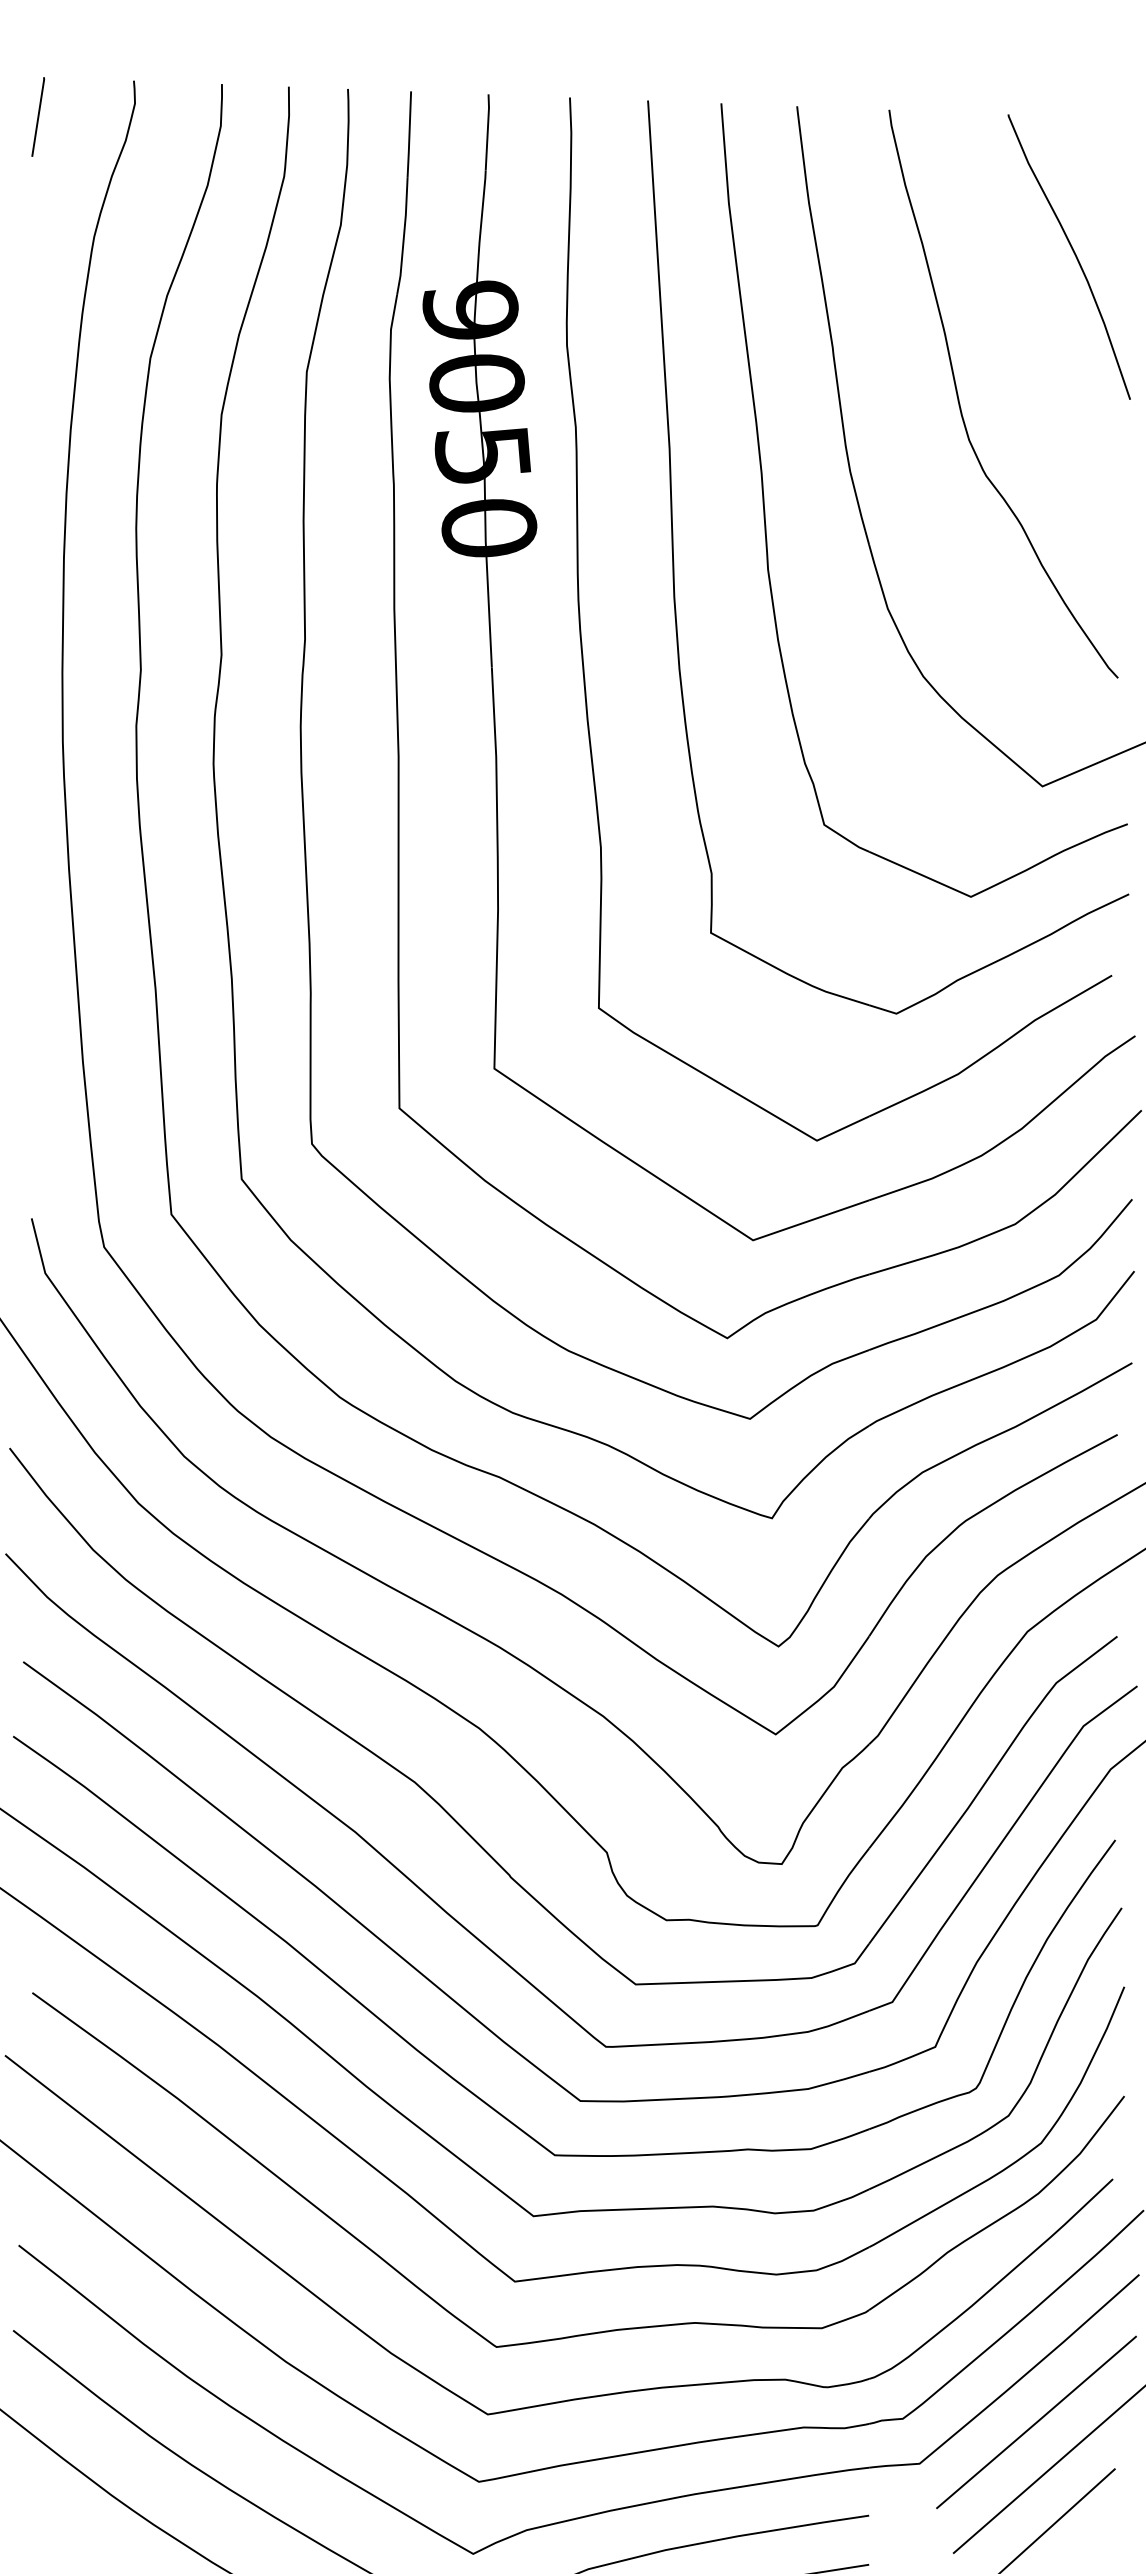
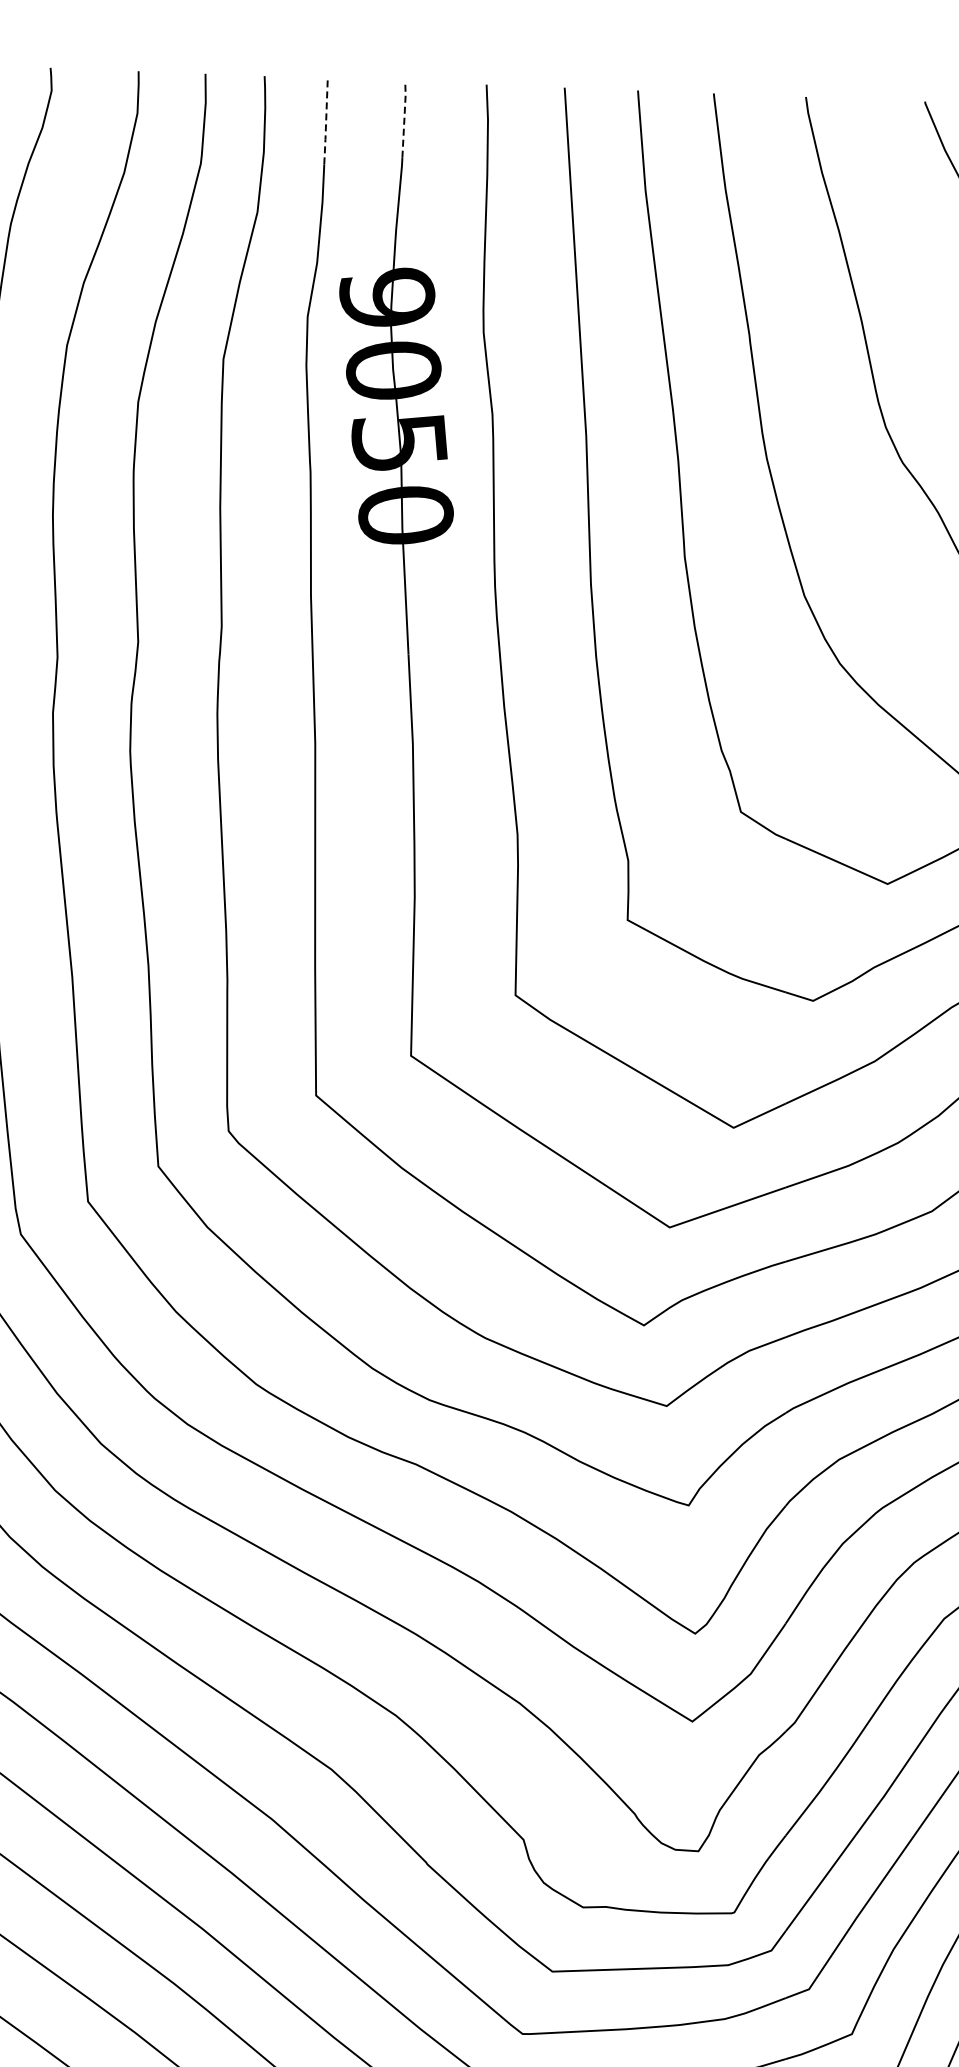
line: (487, 131) -> (404, 118), solid -> dashed
line: (409, 134) -> (326, 121), solid -> dashed

